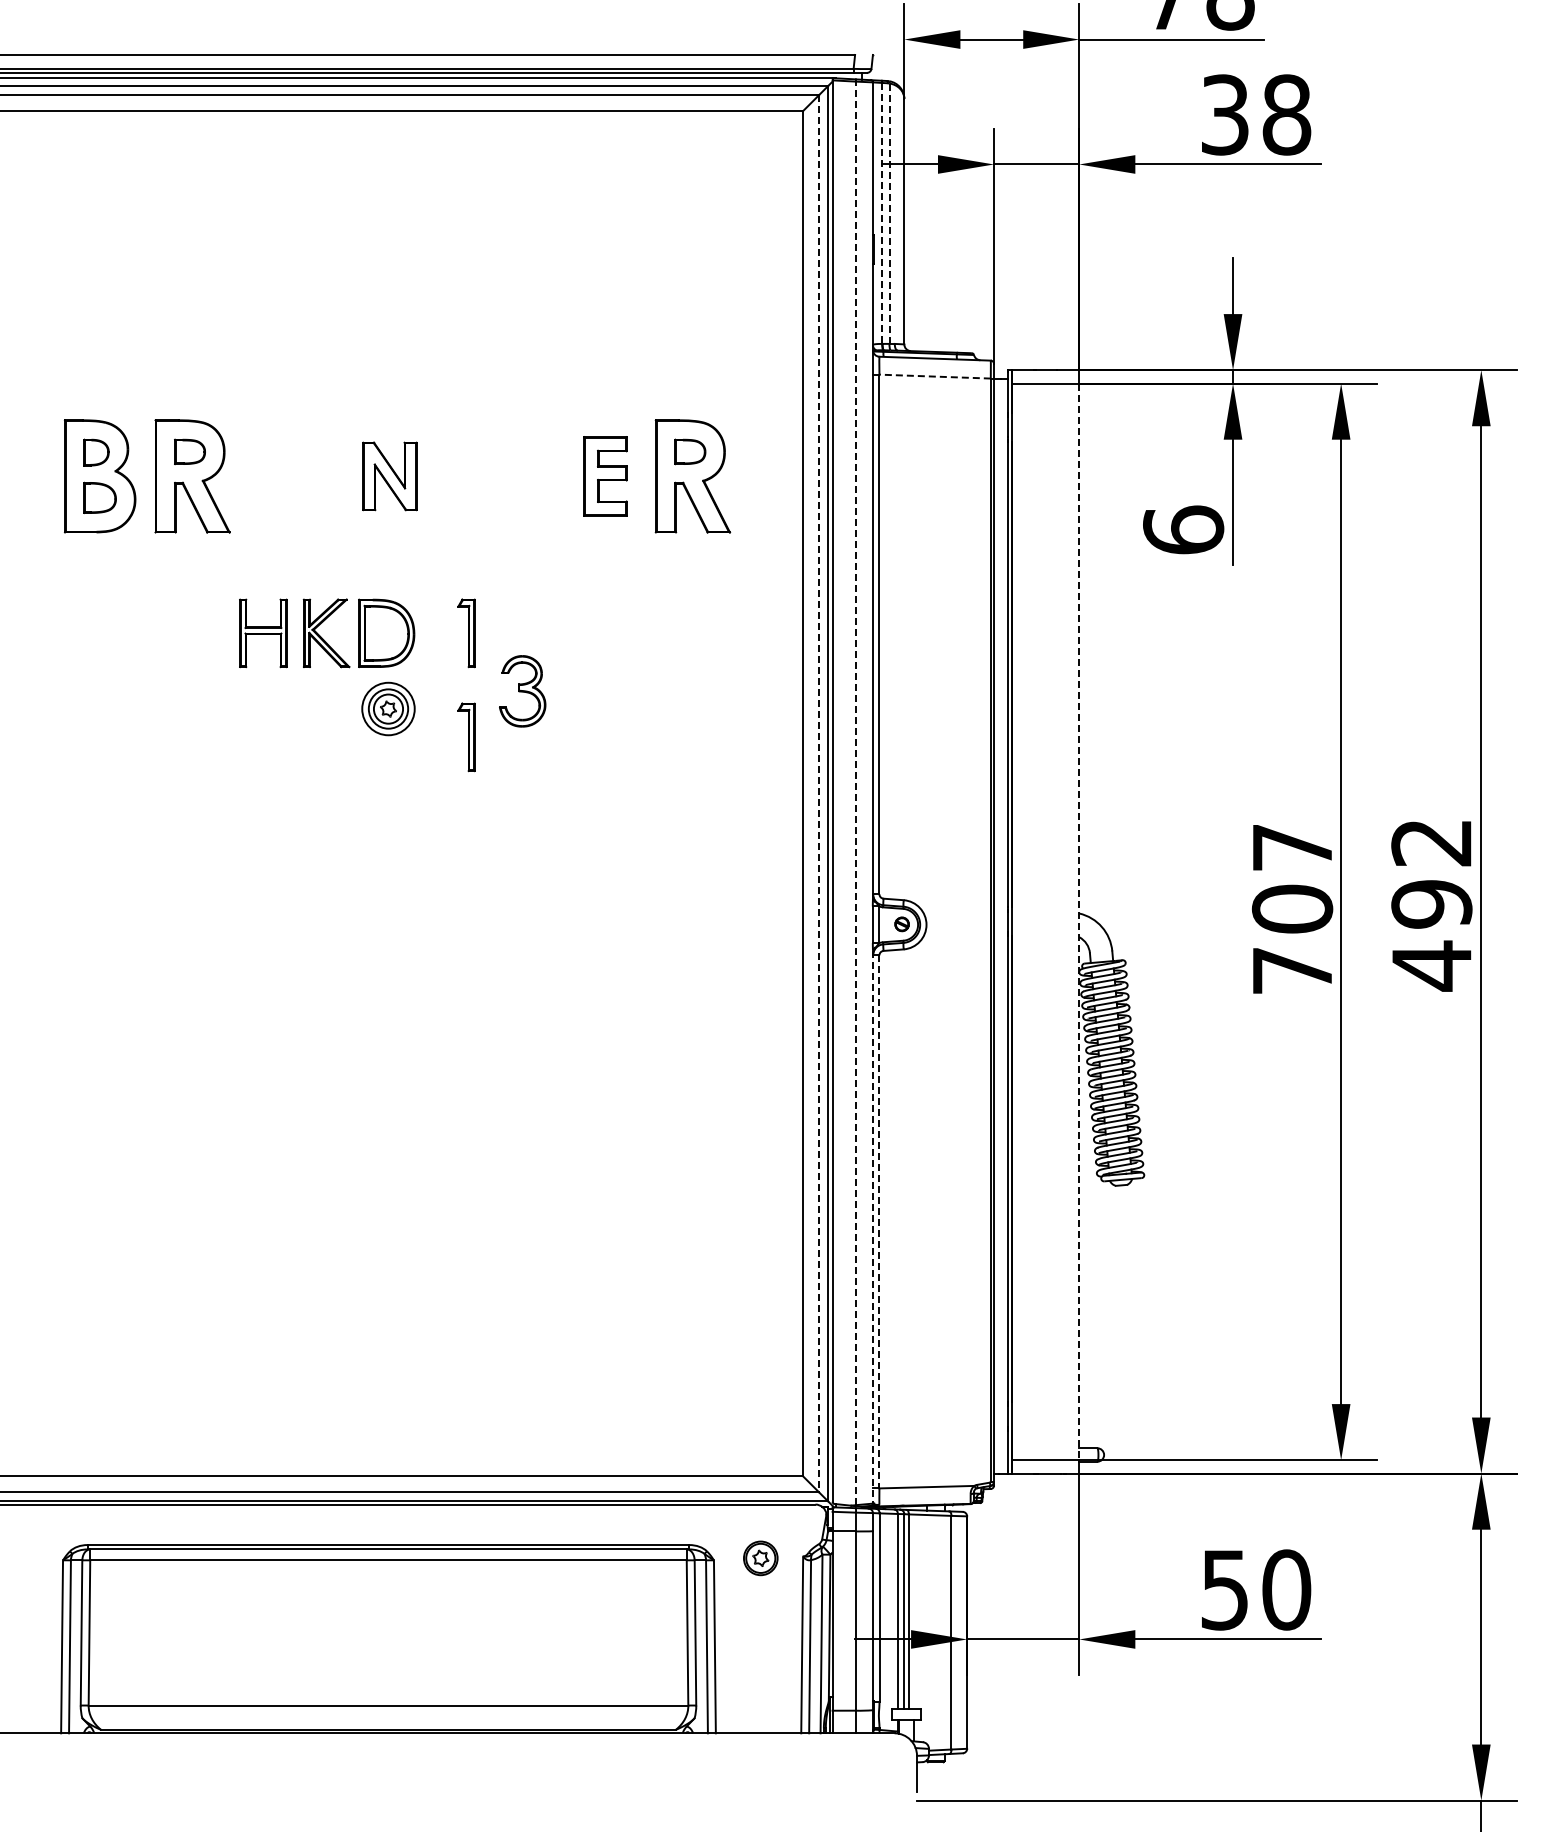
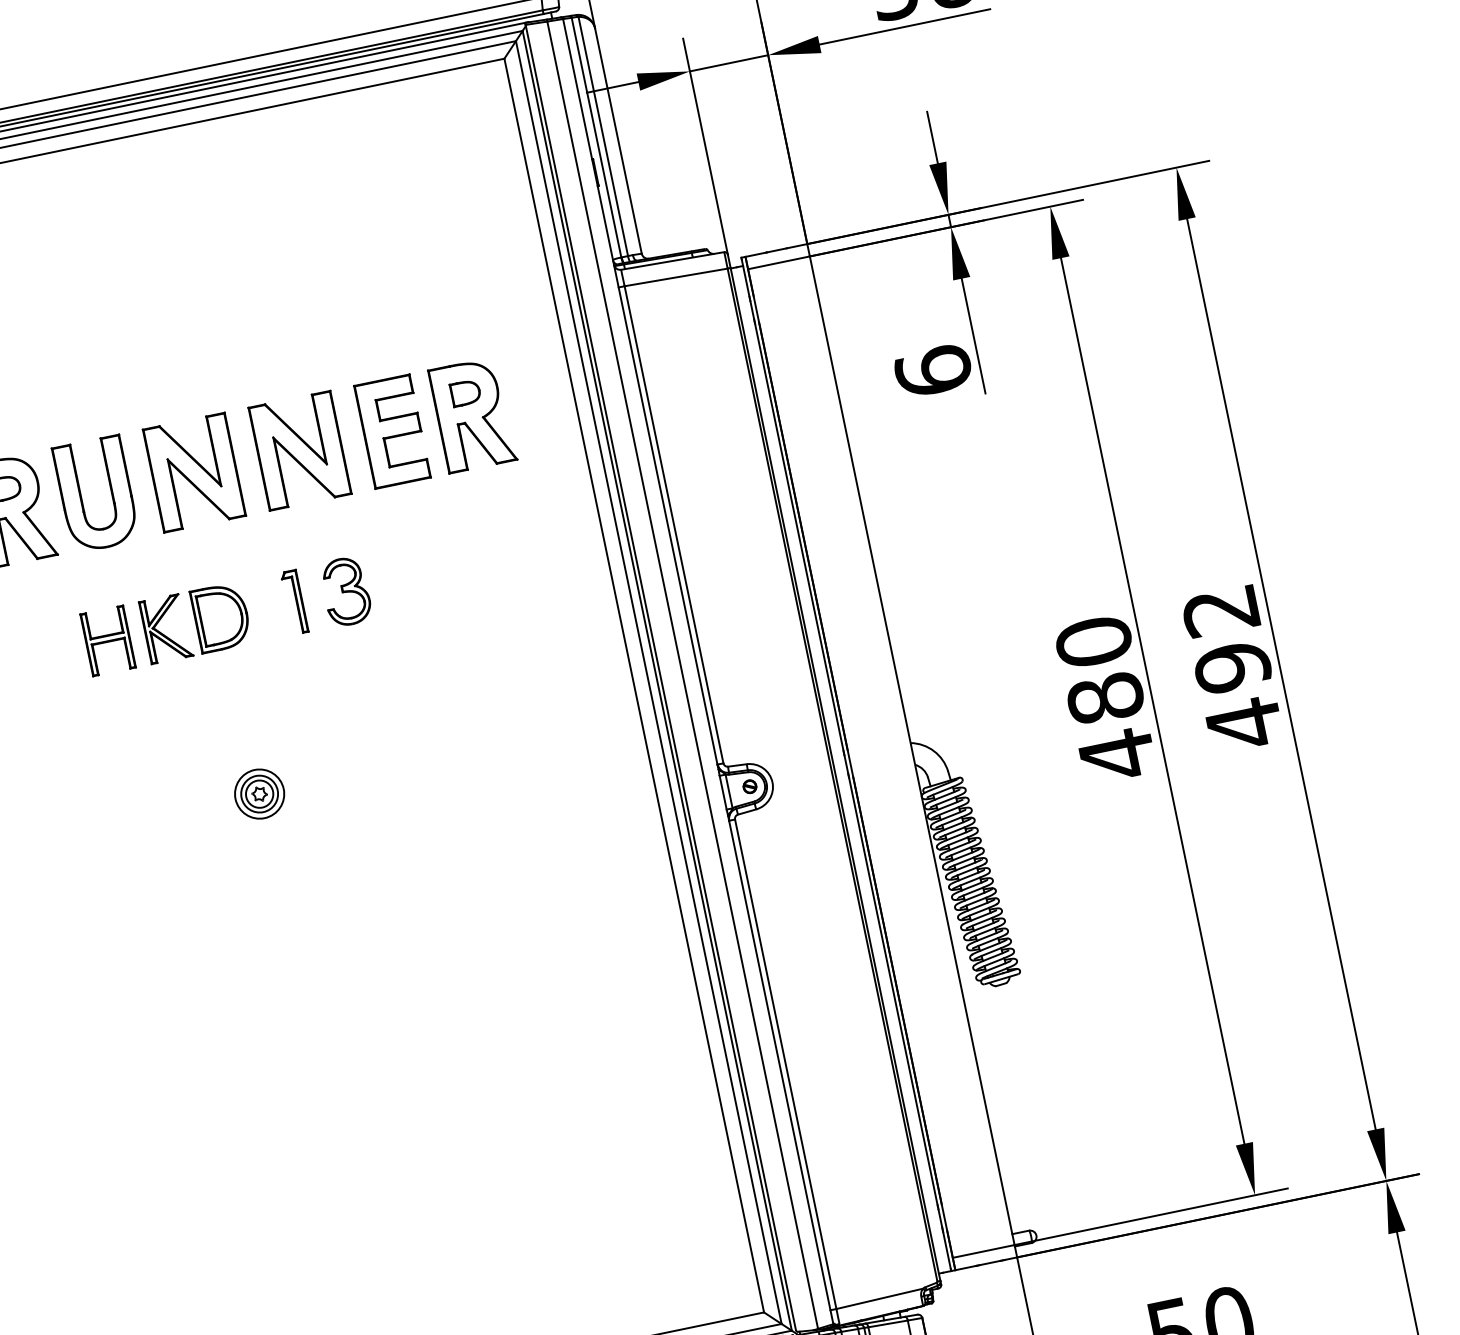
line: (882, 213) -> (596, 137), dashed -> solid
line: (889, 213) -> (603, 136), dashed -> solid
line: (935, 376) -> (676, 277), dashed -> solid
part: (389, 476) -> (194, 472), size x1.67
part: (504, 476) -> (299, 451), added
part: (605, 476) -> (392, 431), size x1.43
part: (266, 477) -> (81, 497), added
part: (522, 691) -> (346, 591), moved
part: (388, 708) -> (259, 793), moved
part: (466, 737) -> (314, 697), removed
line: (855, 793) -> (682, 675), dashed -> solid
line: (818, 794) -> (648, 683), dashed -> solid
text: (1292, 909) -> (1105, 698), 707 -> 480
line: (1079, 922) -> (912, 751), dashed -> solid
line: (879, 1221) -> (785, 1063), dashed -> solid
line: (872, 1227) -> (780, 1070), dashed -> solid

